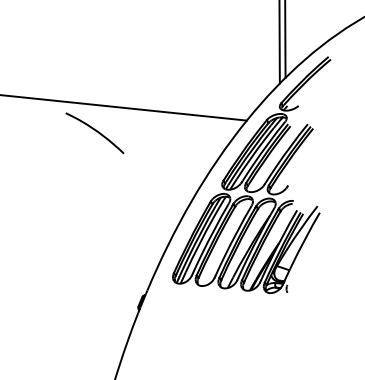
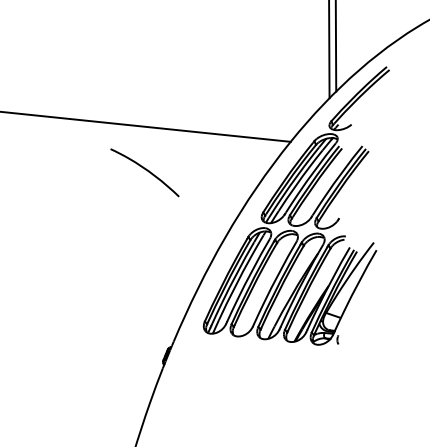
curve: (95, 131) -> (145, 170), moved

